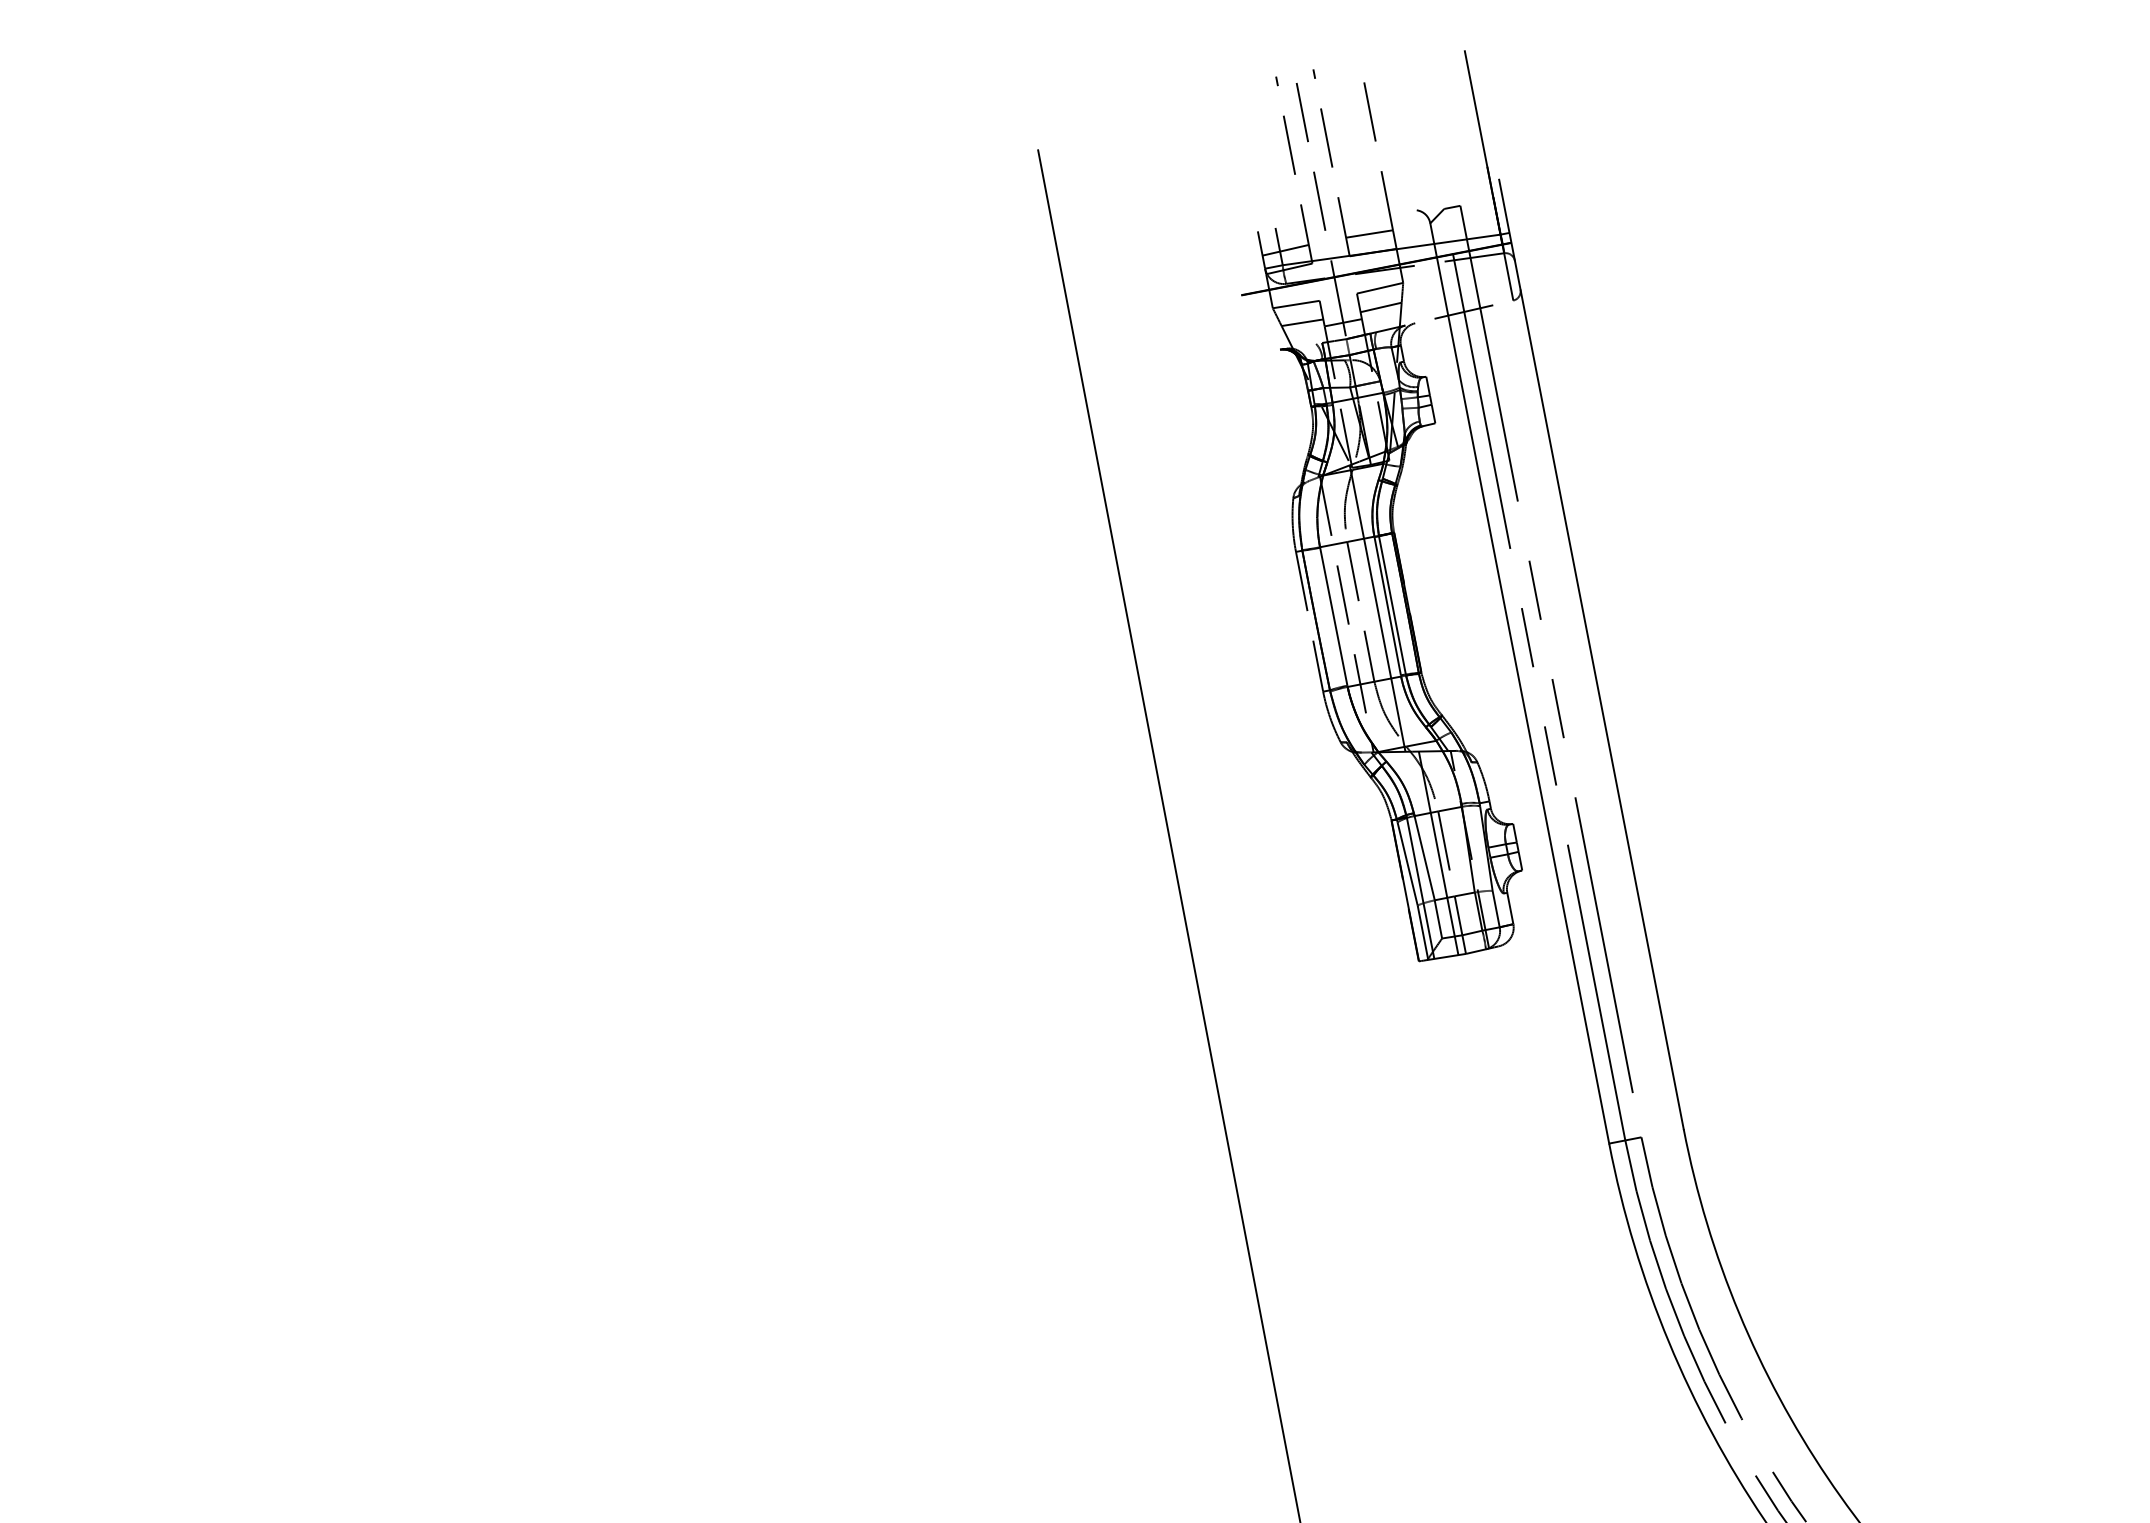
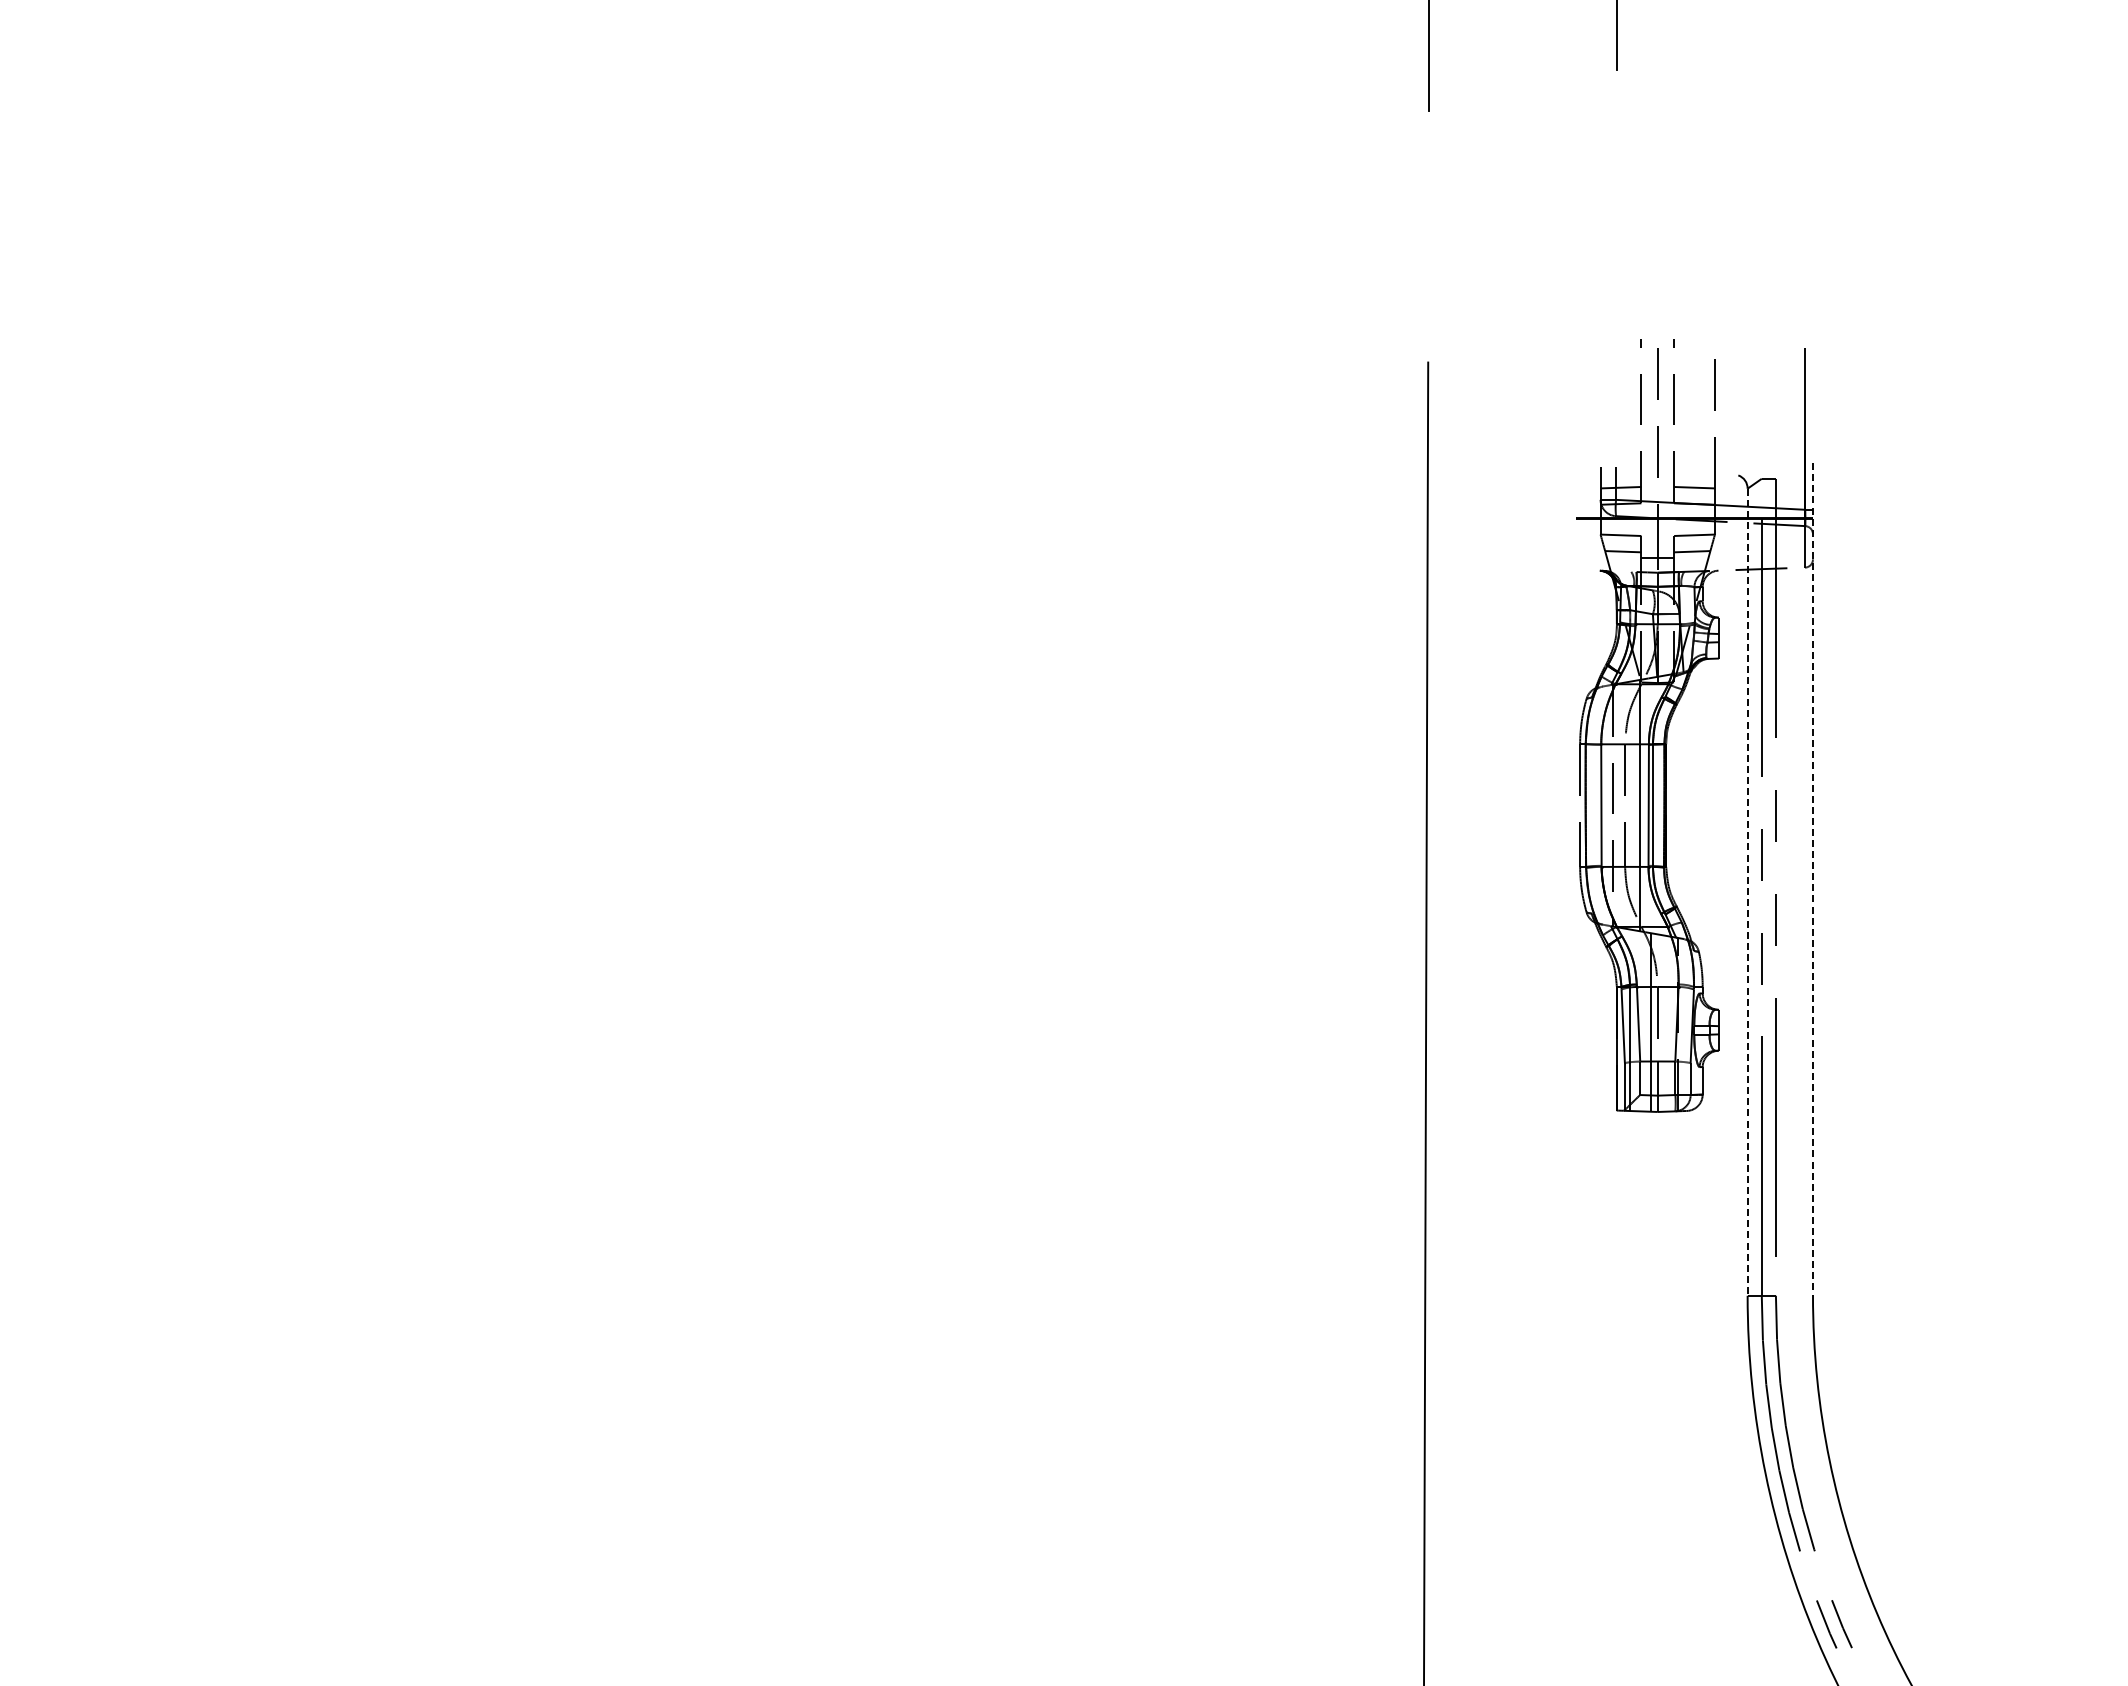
line: (1590, 654) -> (1812, 879), solid -> dashed
line: (1519, 683) -> (1747, 892), solid -> dashed

